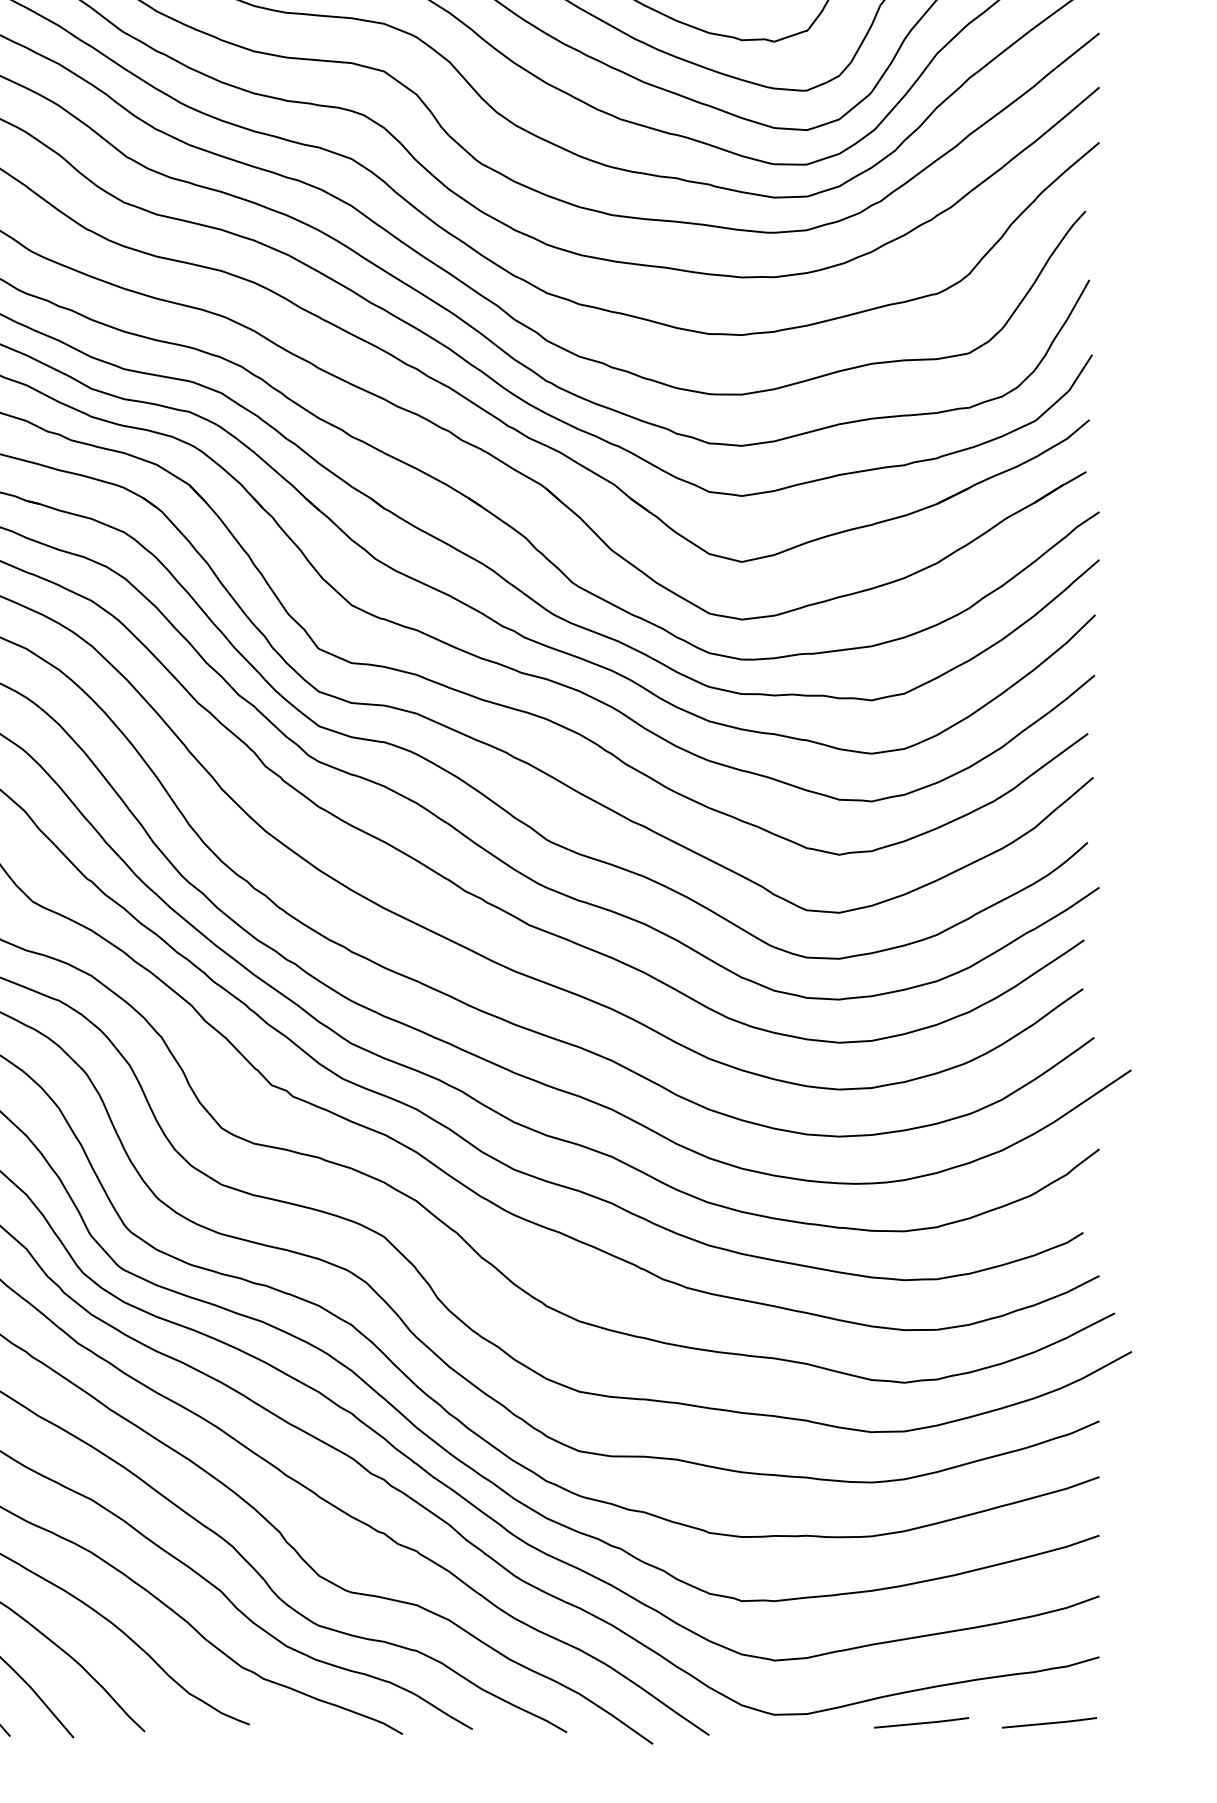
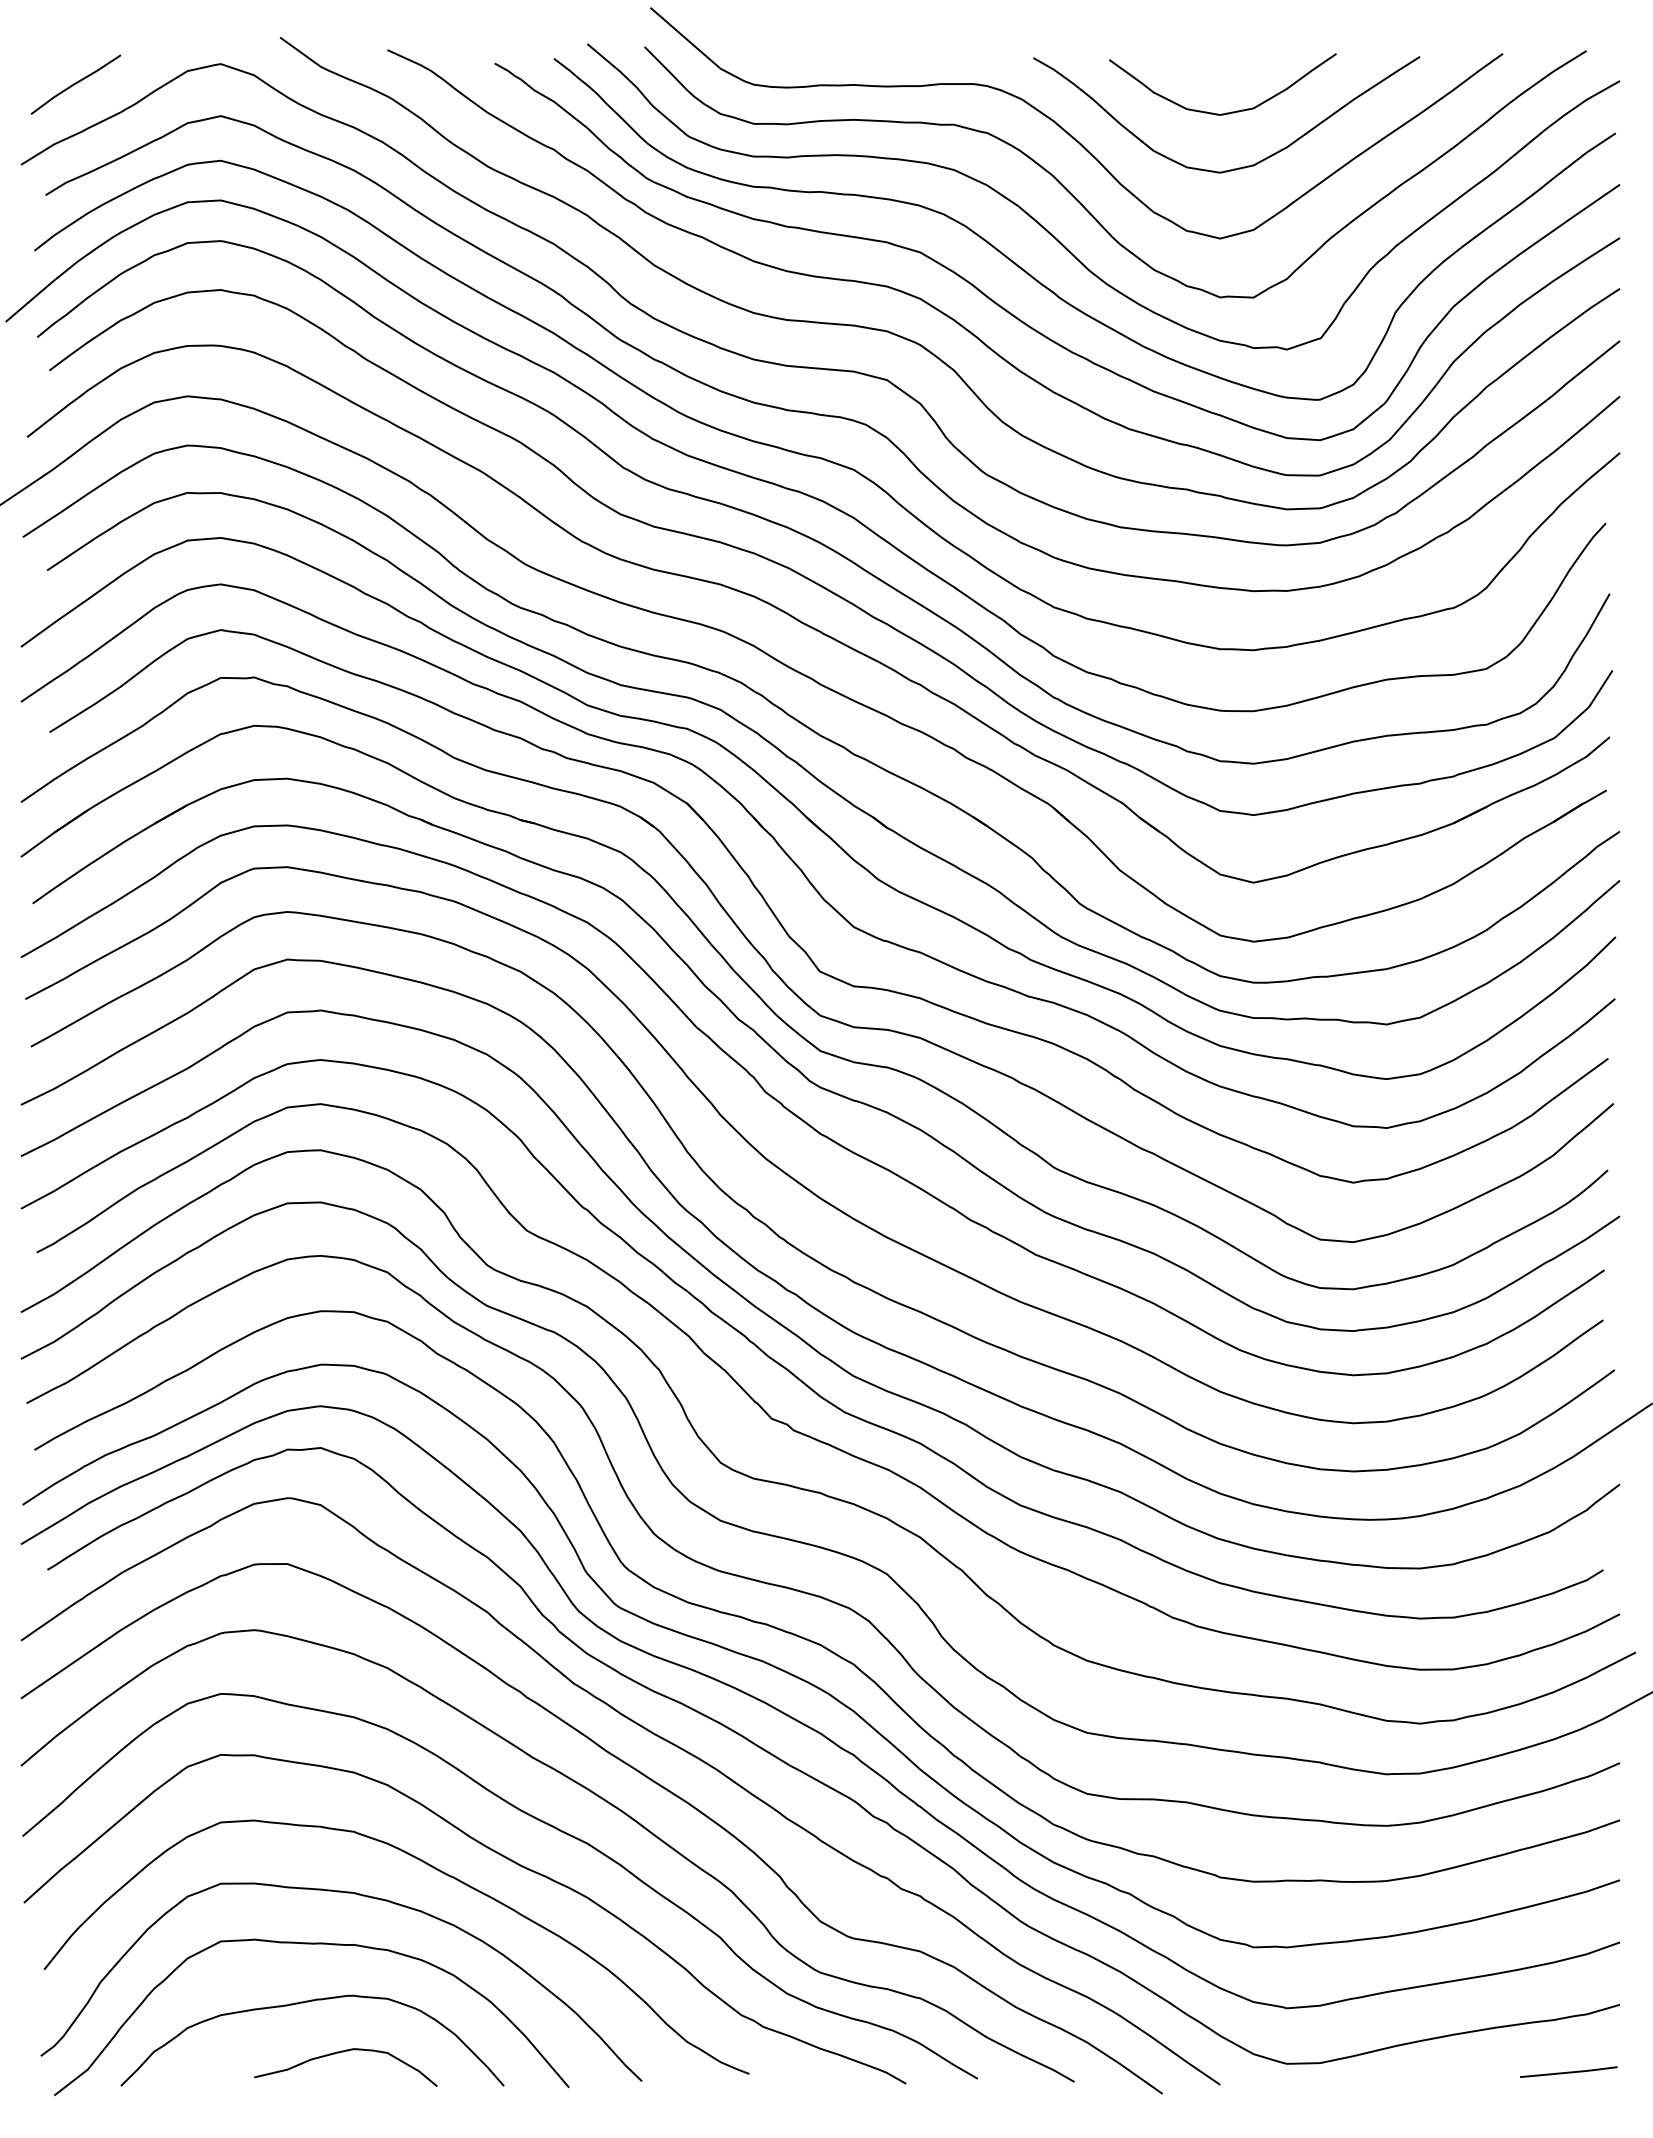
line: (921, 1722) -> (1437, 2071), removed

